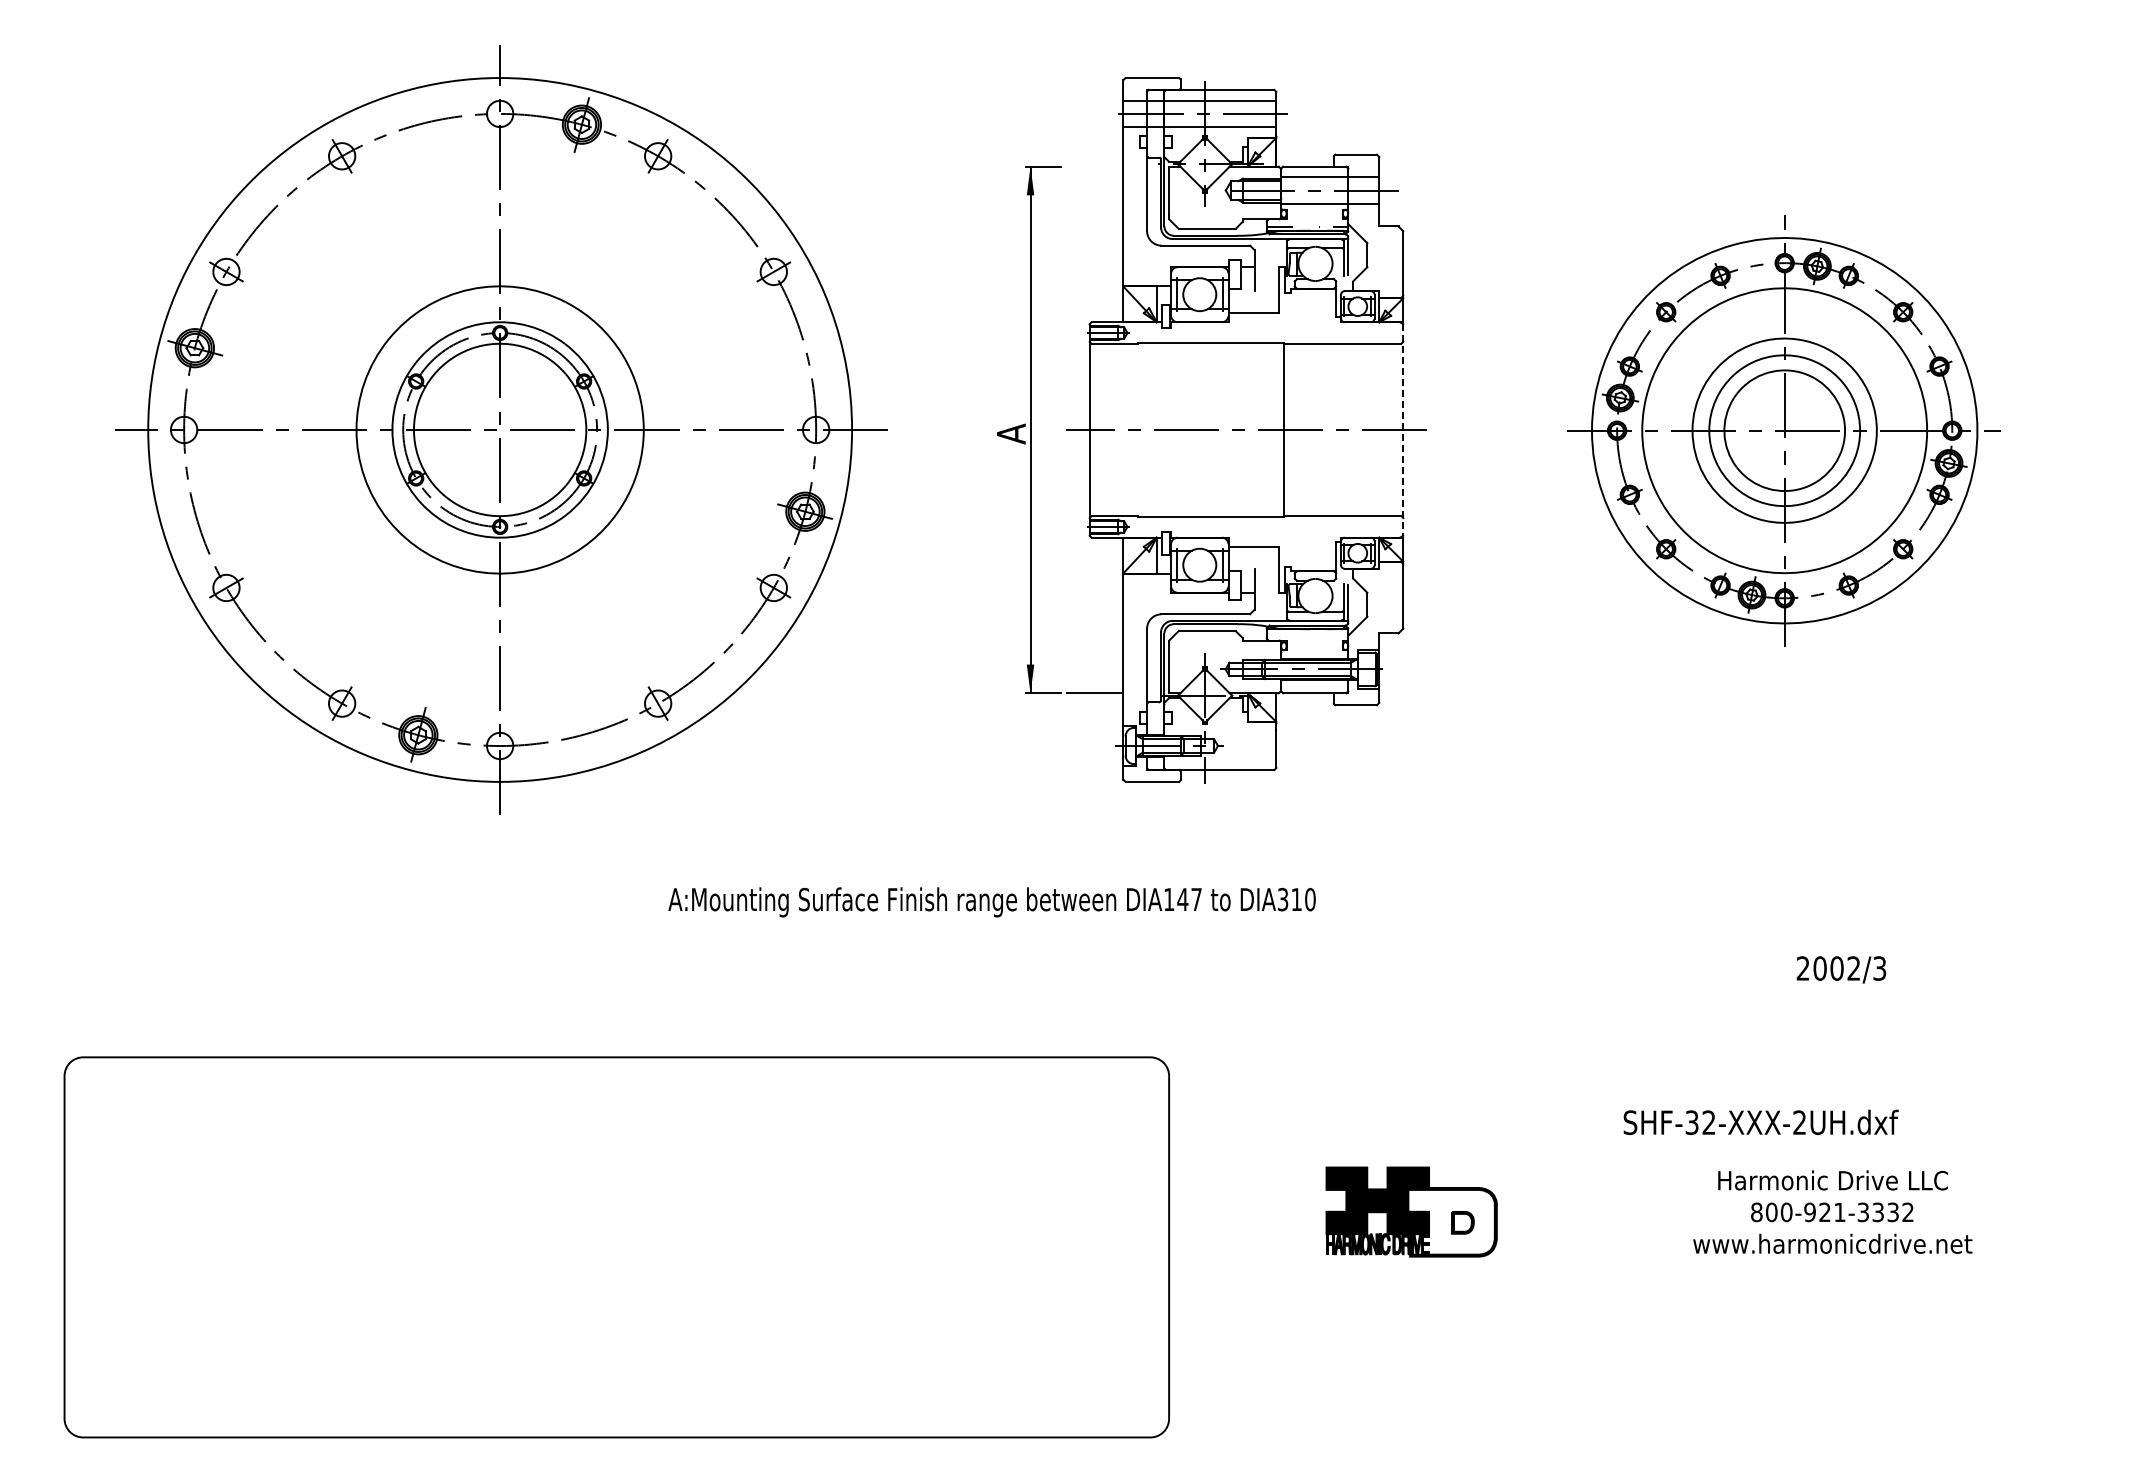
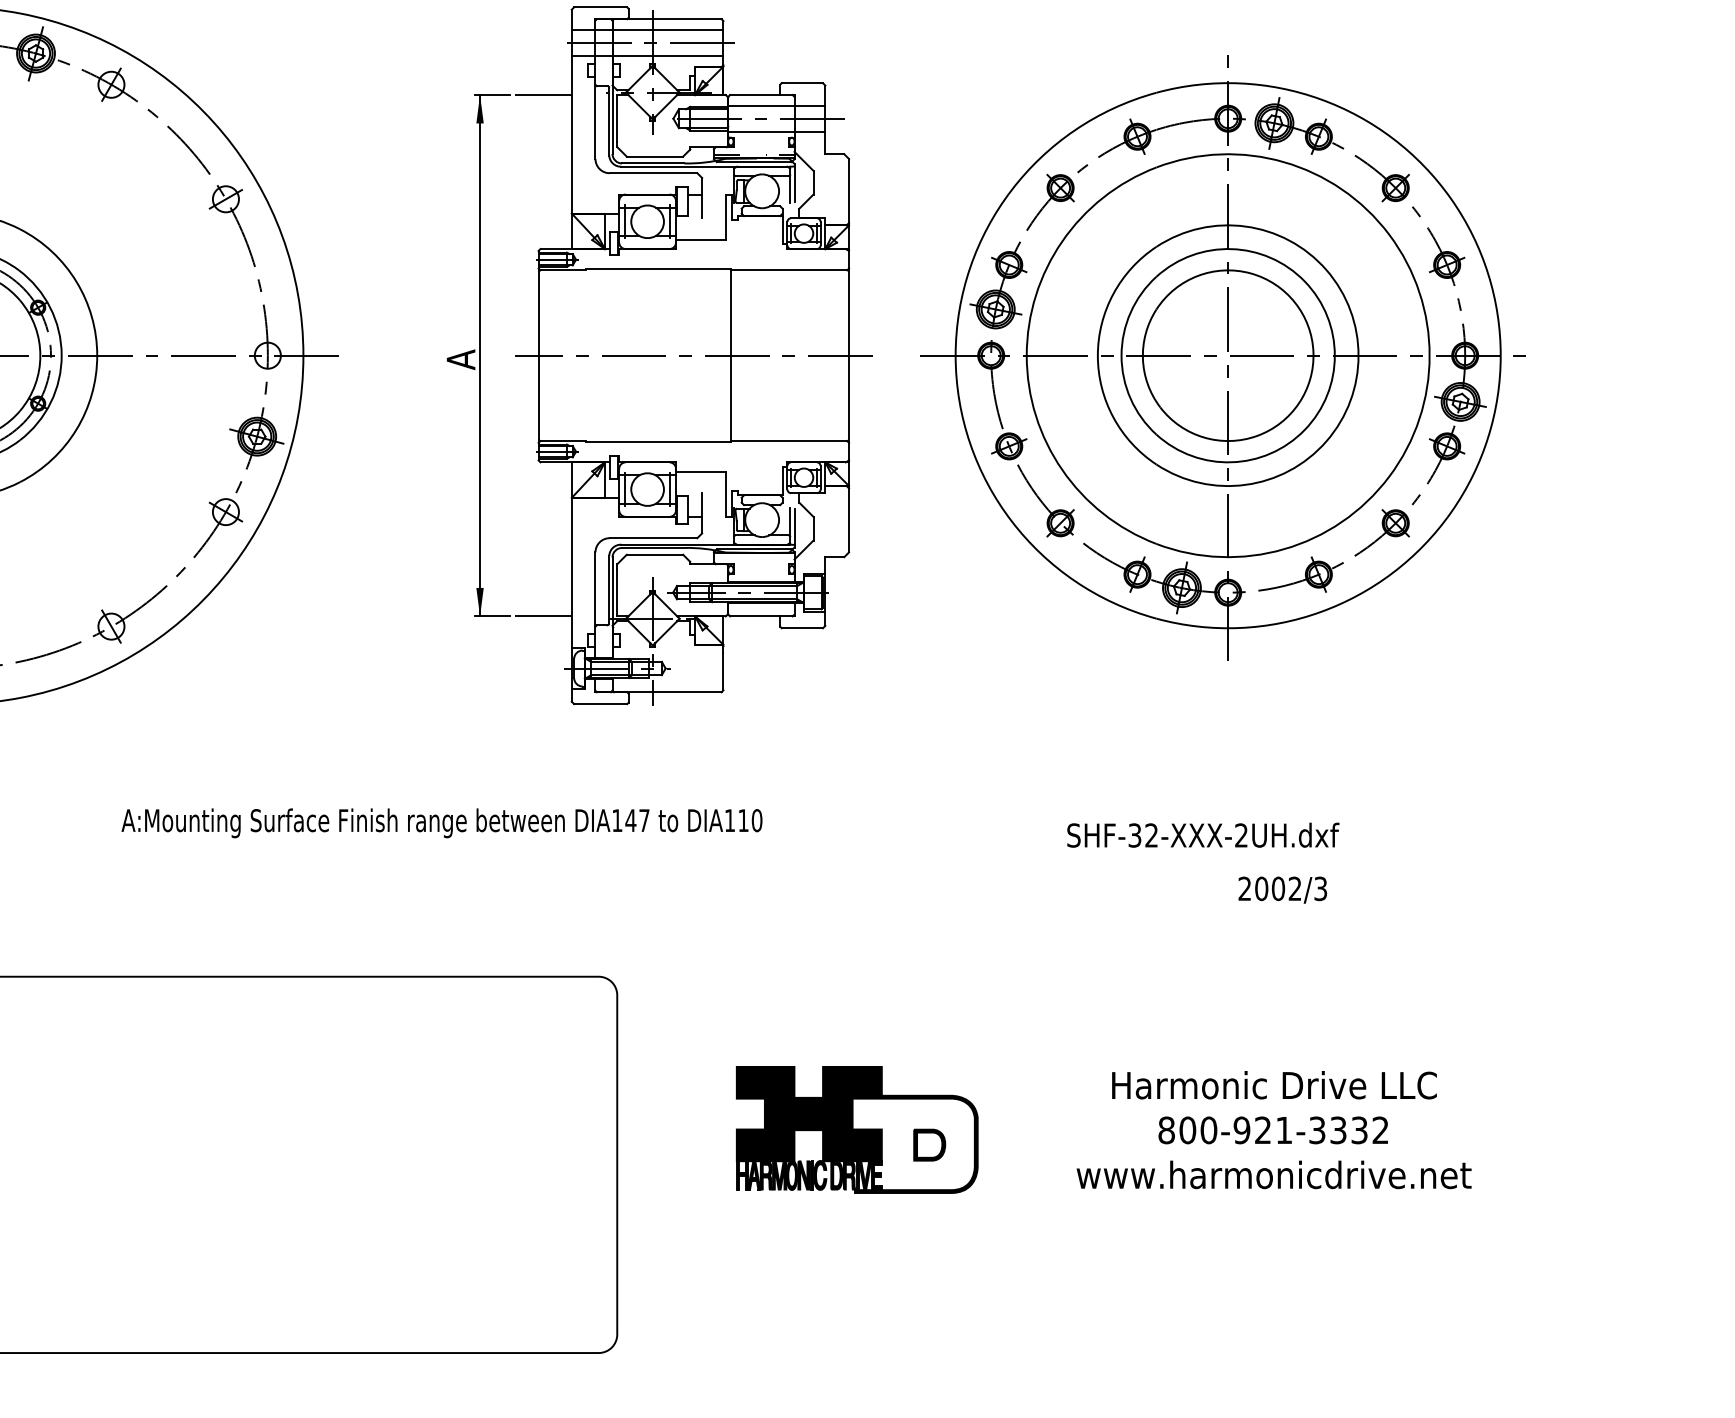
line: (1094, 166) -> (543, 94), added
line: (1403, 429) -> (849, 355), dashed -> solid
part: (1780, 432) -> (1222, 358), size x1.43
text: (1283, 899) -> (730, 820), DIA310 -> DIA110
text: (1760, 1121) -> (1202, 834), moved
part: (1411, 1211) -> (857, 1129), size x1.43
part: (1832, 1211) -> (1273, 1129), size x1.43

